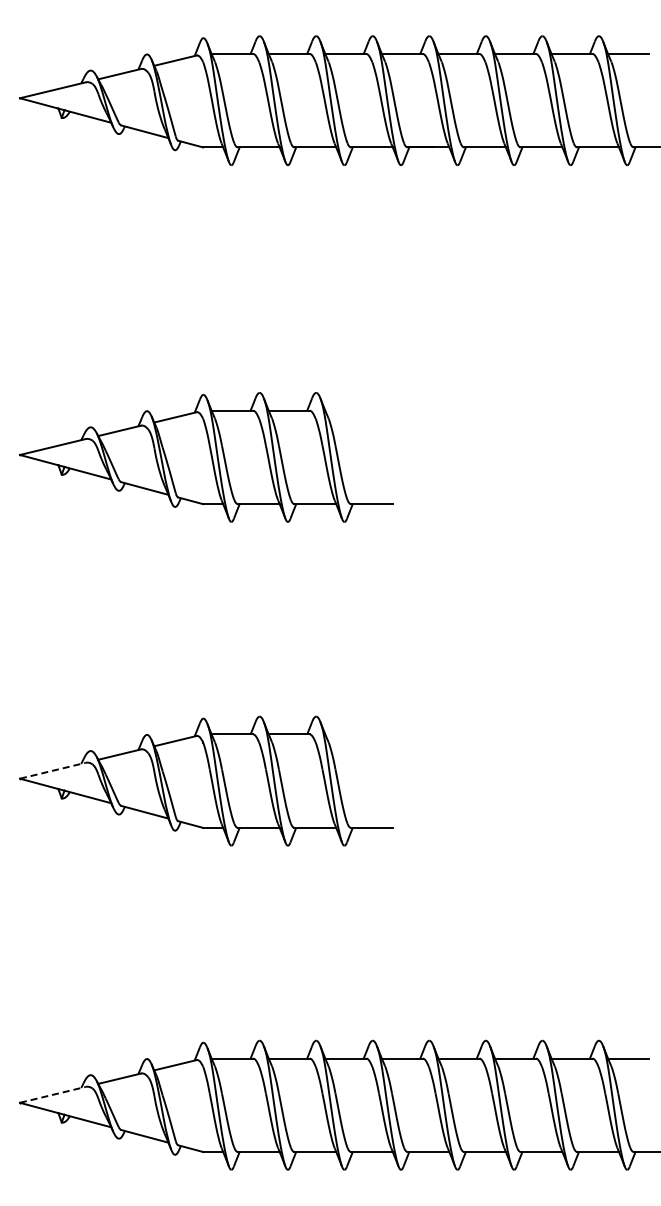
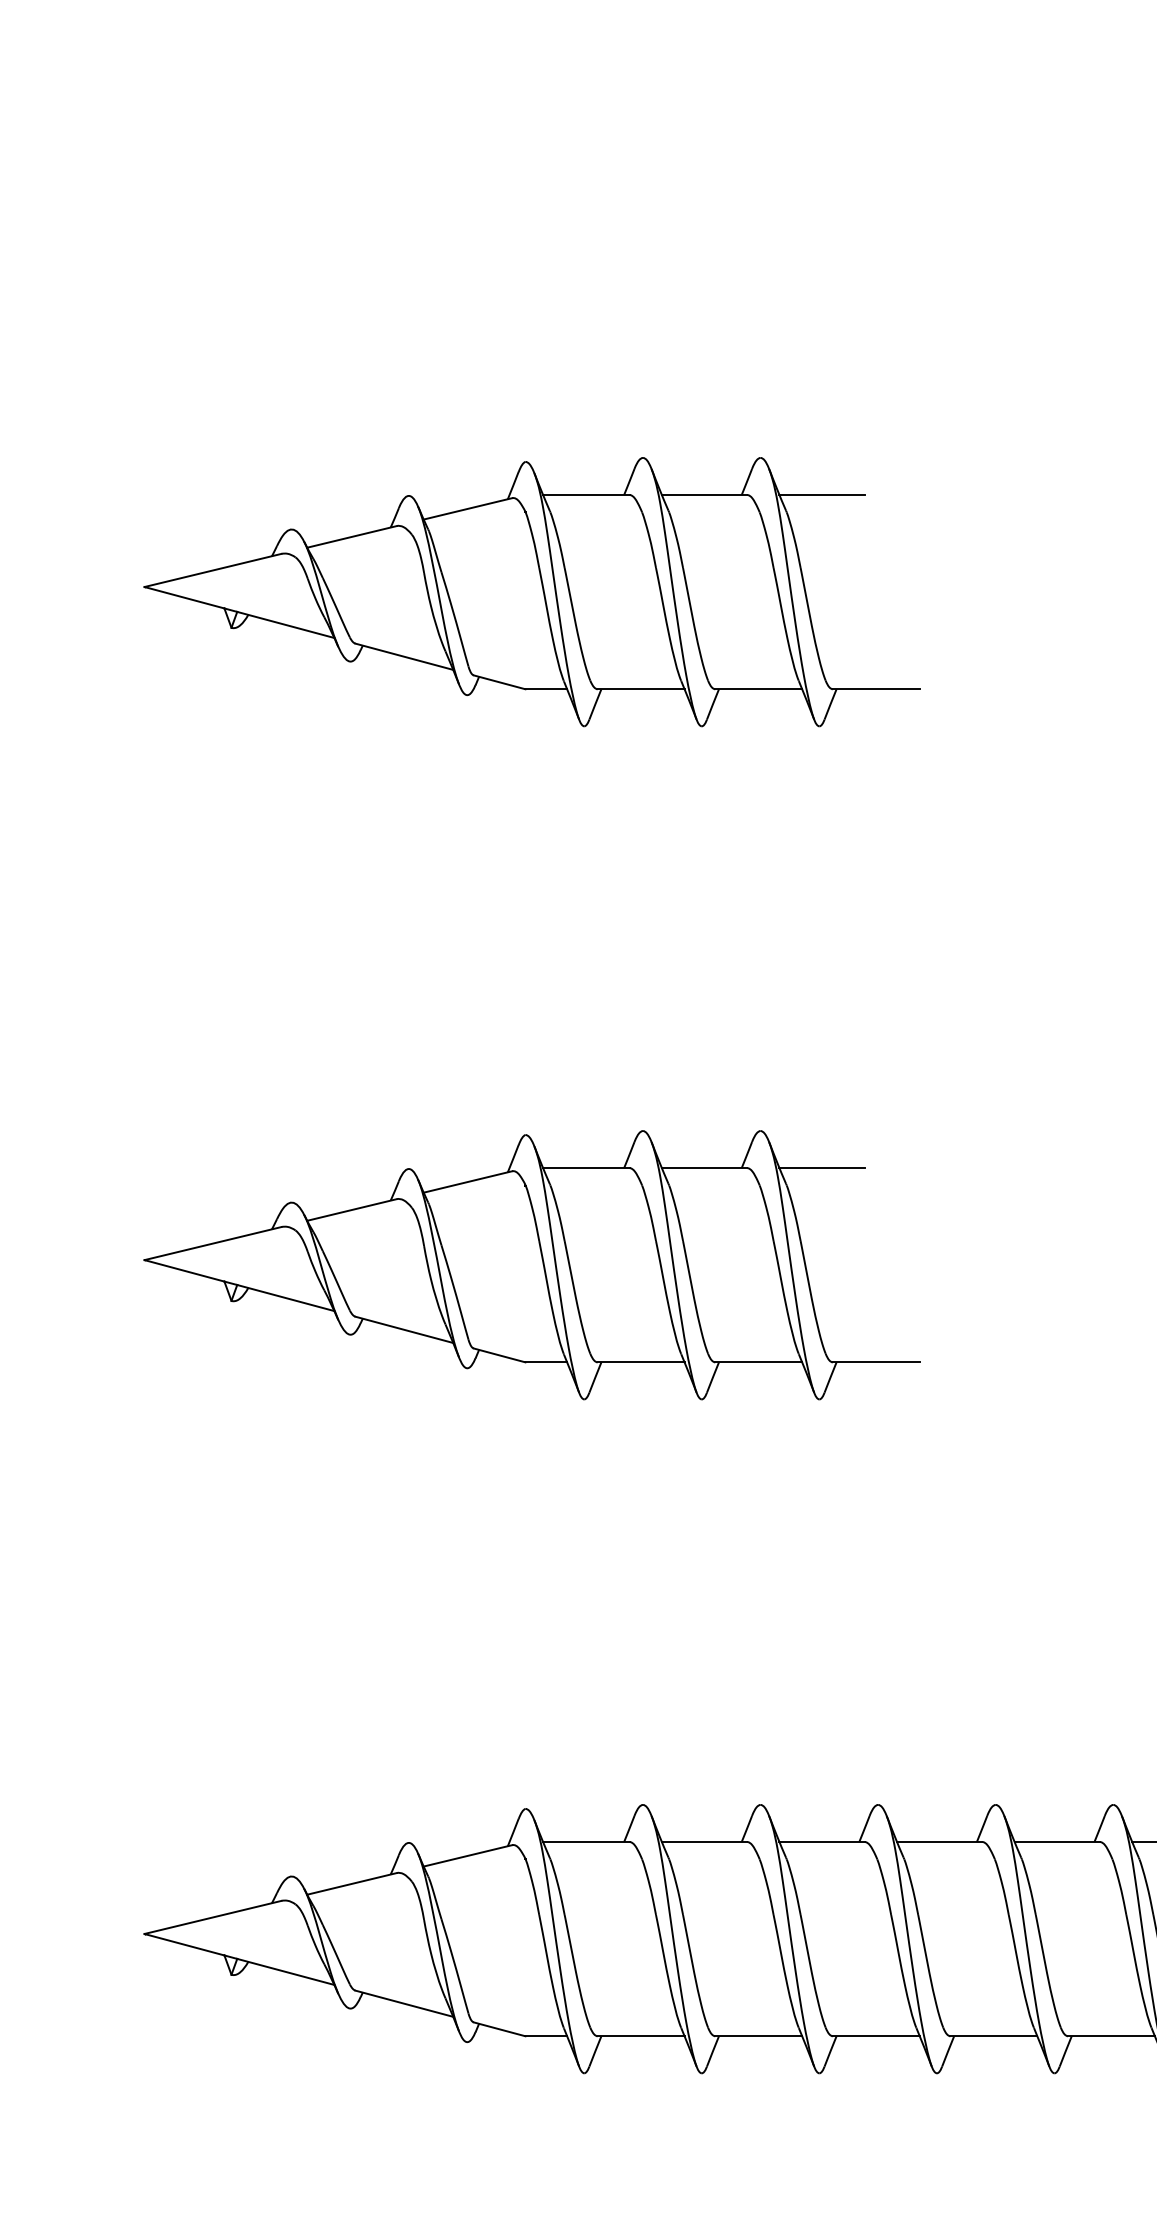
line: (345, 410) -> (821, 494), added
line: (345, 734) -> (821, 1168), added
line: (52, 770) -> (212, 1243), dashed -> solid
line: (52, 1094) -> (212, 1916), dashed -> solid

